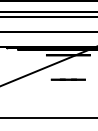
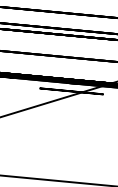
line: (67, 79) -> (67, 125), removed

